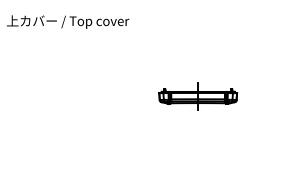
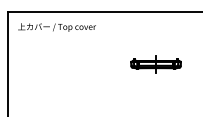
part: (197, 97) -> (155, 64), moved

